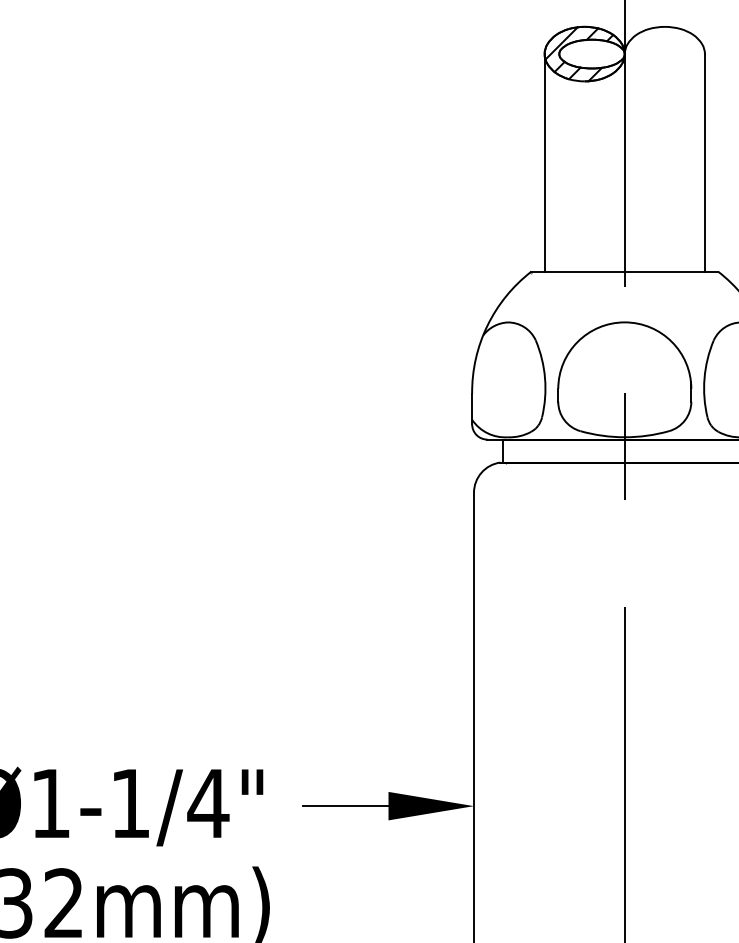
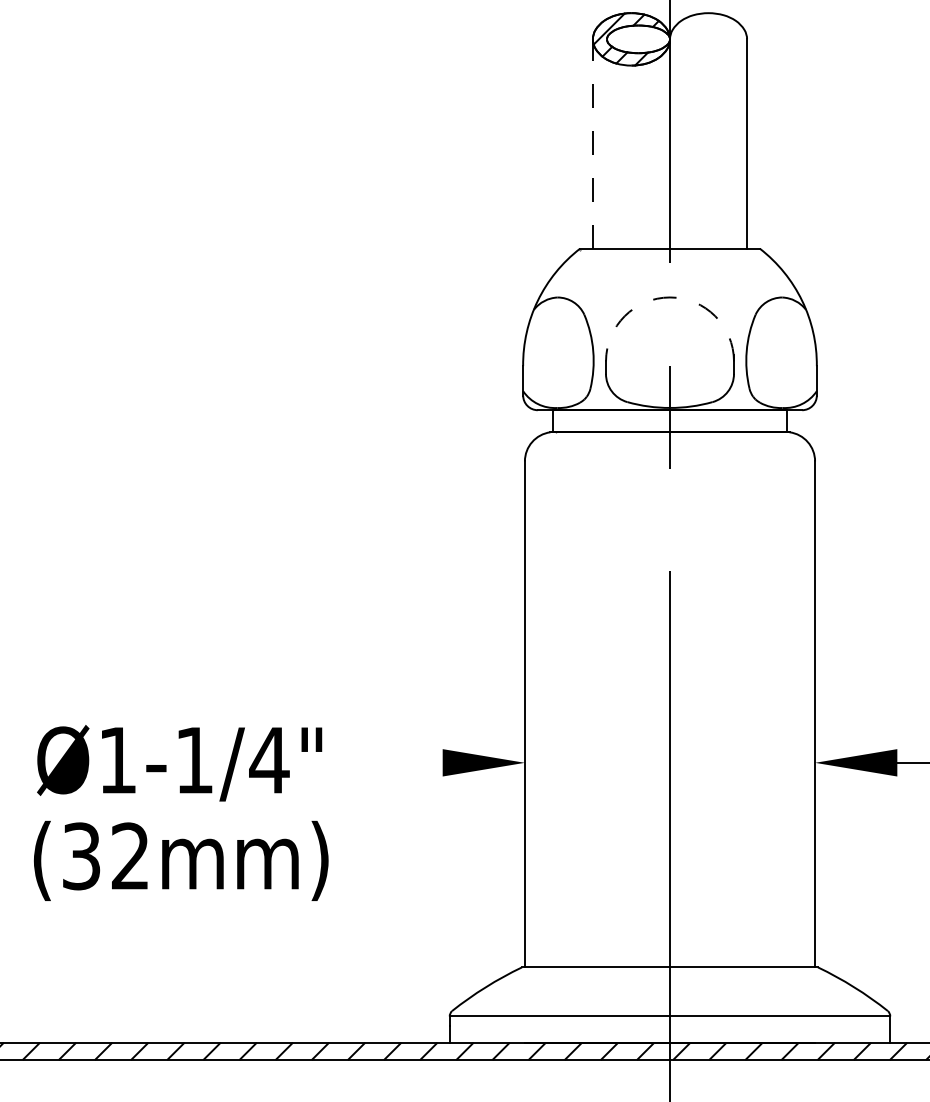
line: (544, 163) -> (592, 144), solid -> dashed
arc: (625, 322) -> (670, 297), solid -> dashed
line: (345, 805) -> (401, 762), removed

